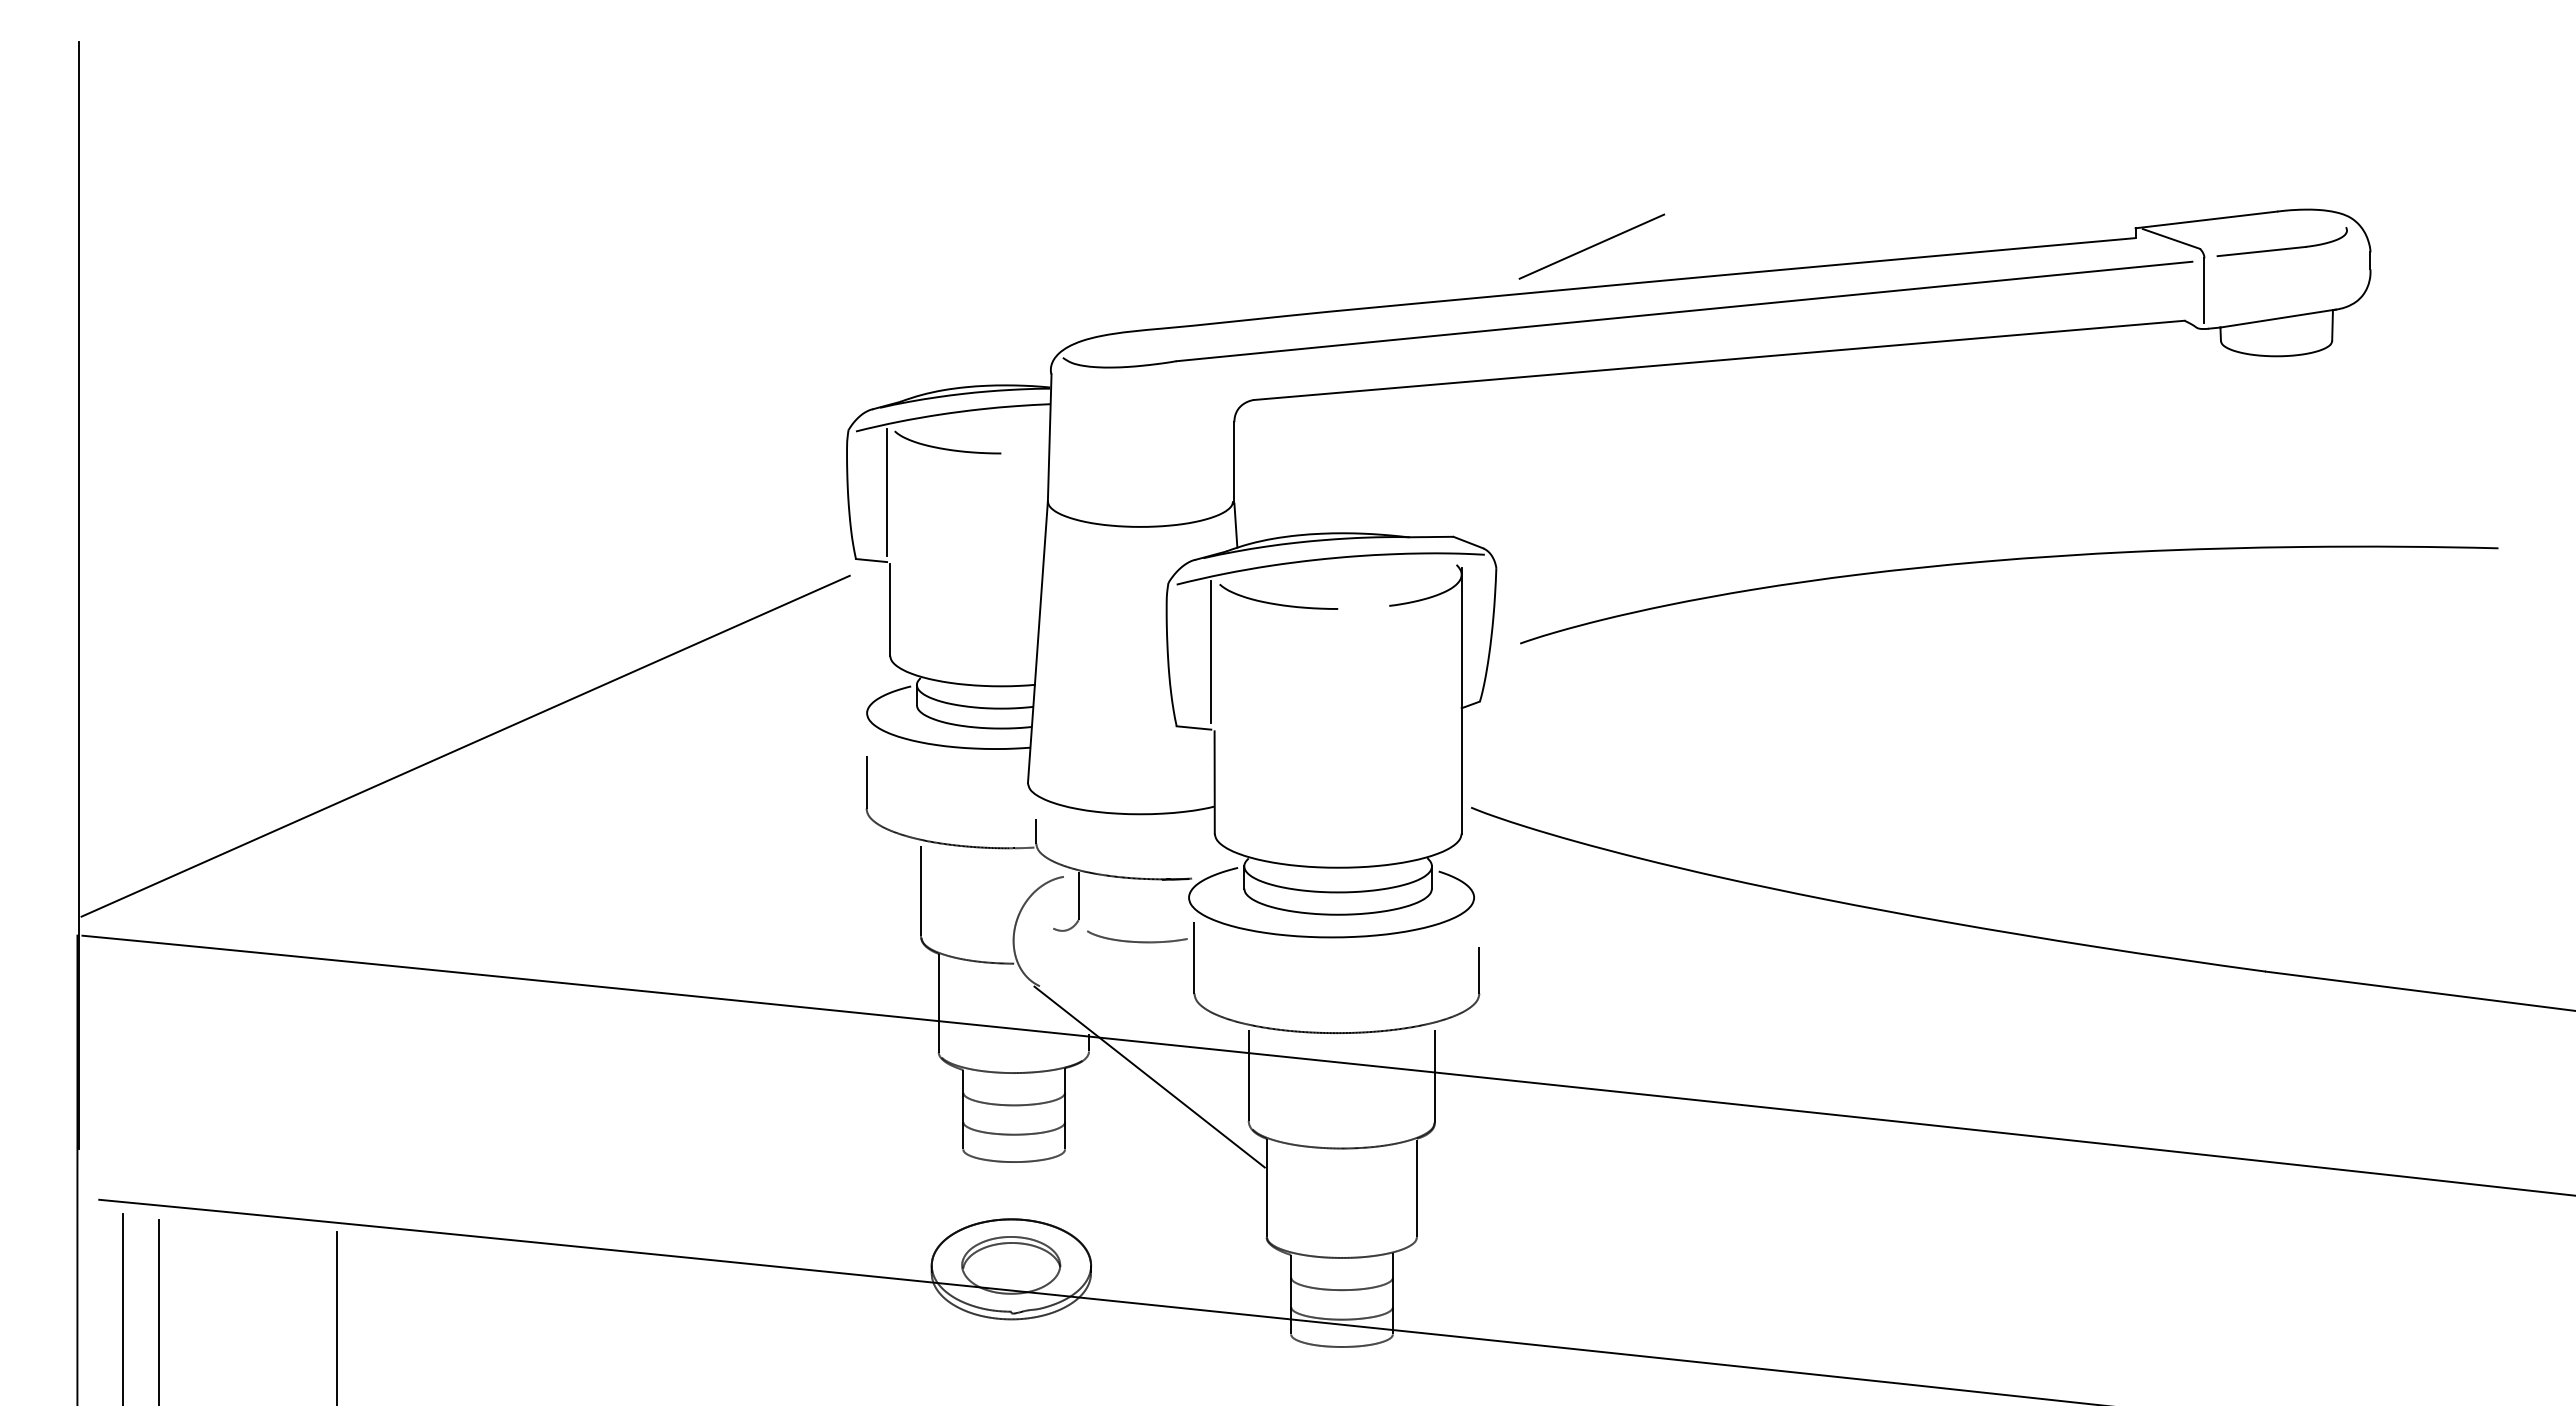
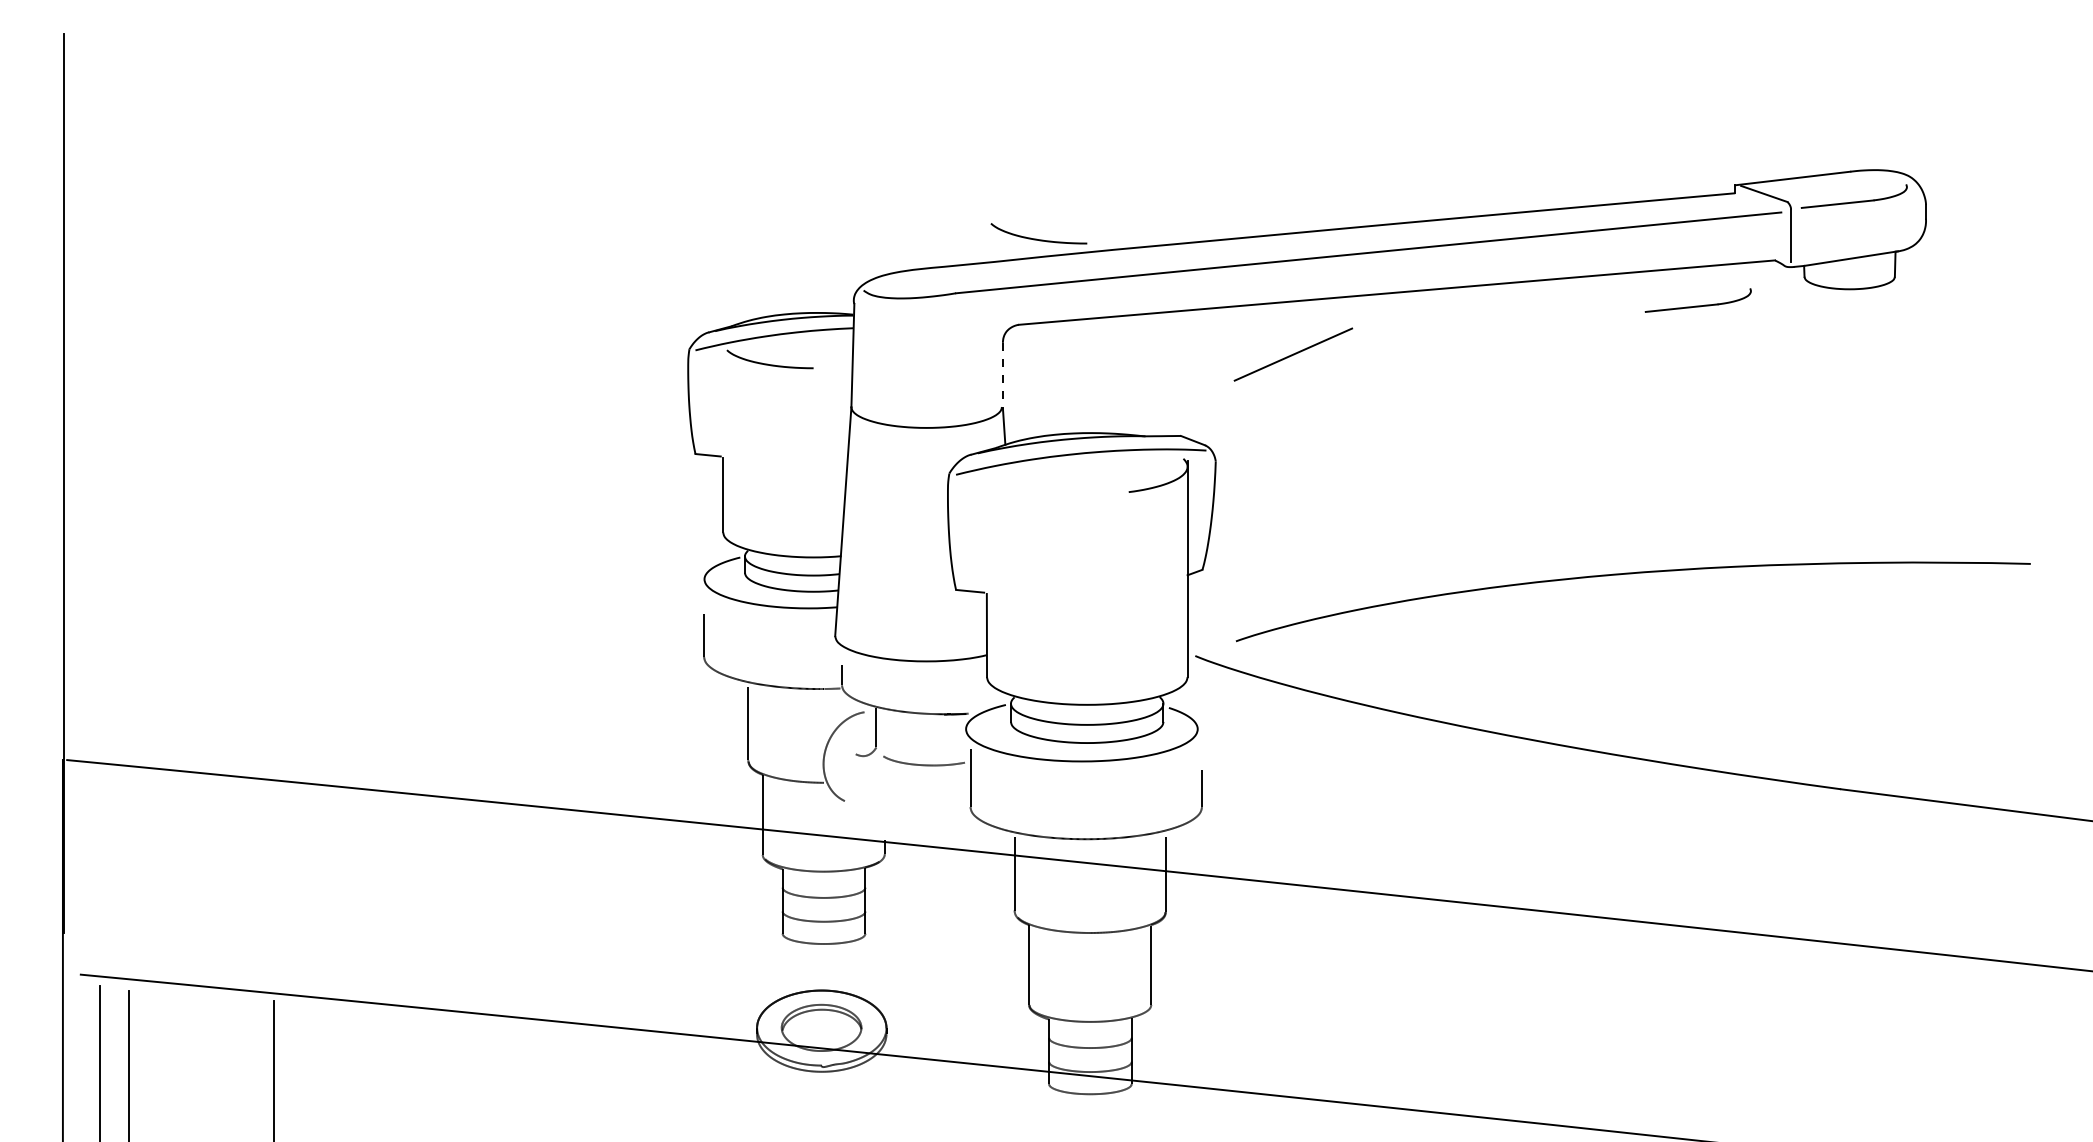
line: (1591, 246) -> (1293, 354), moved
part: (2089, 370) -> (1697, 300), added
line: (1234, 462) -> (1003, 375), solid -> dashed
line: (887, 492) -> (721, 399), removed
curve: (2002, 561) -> (1627, 574), moved
curve: (1278, 603) -> (1038, 239), moved
line: (1211, 652) -> (984, 529), removed
line: (465, 745) -> (378, 605), removed
line: (1149, 1077) -> (933, 875), removed

